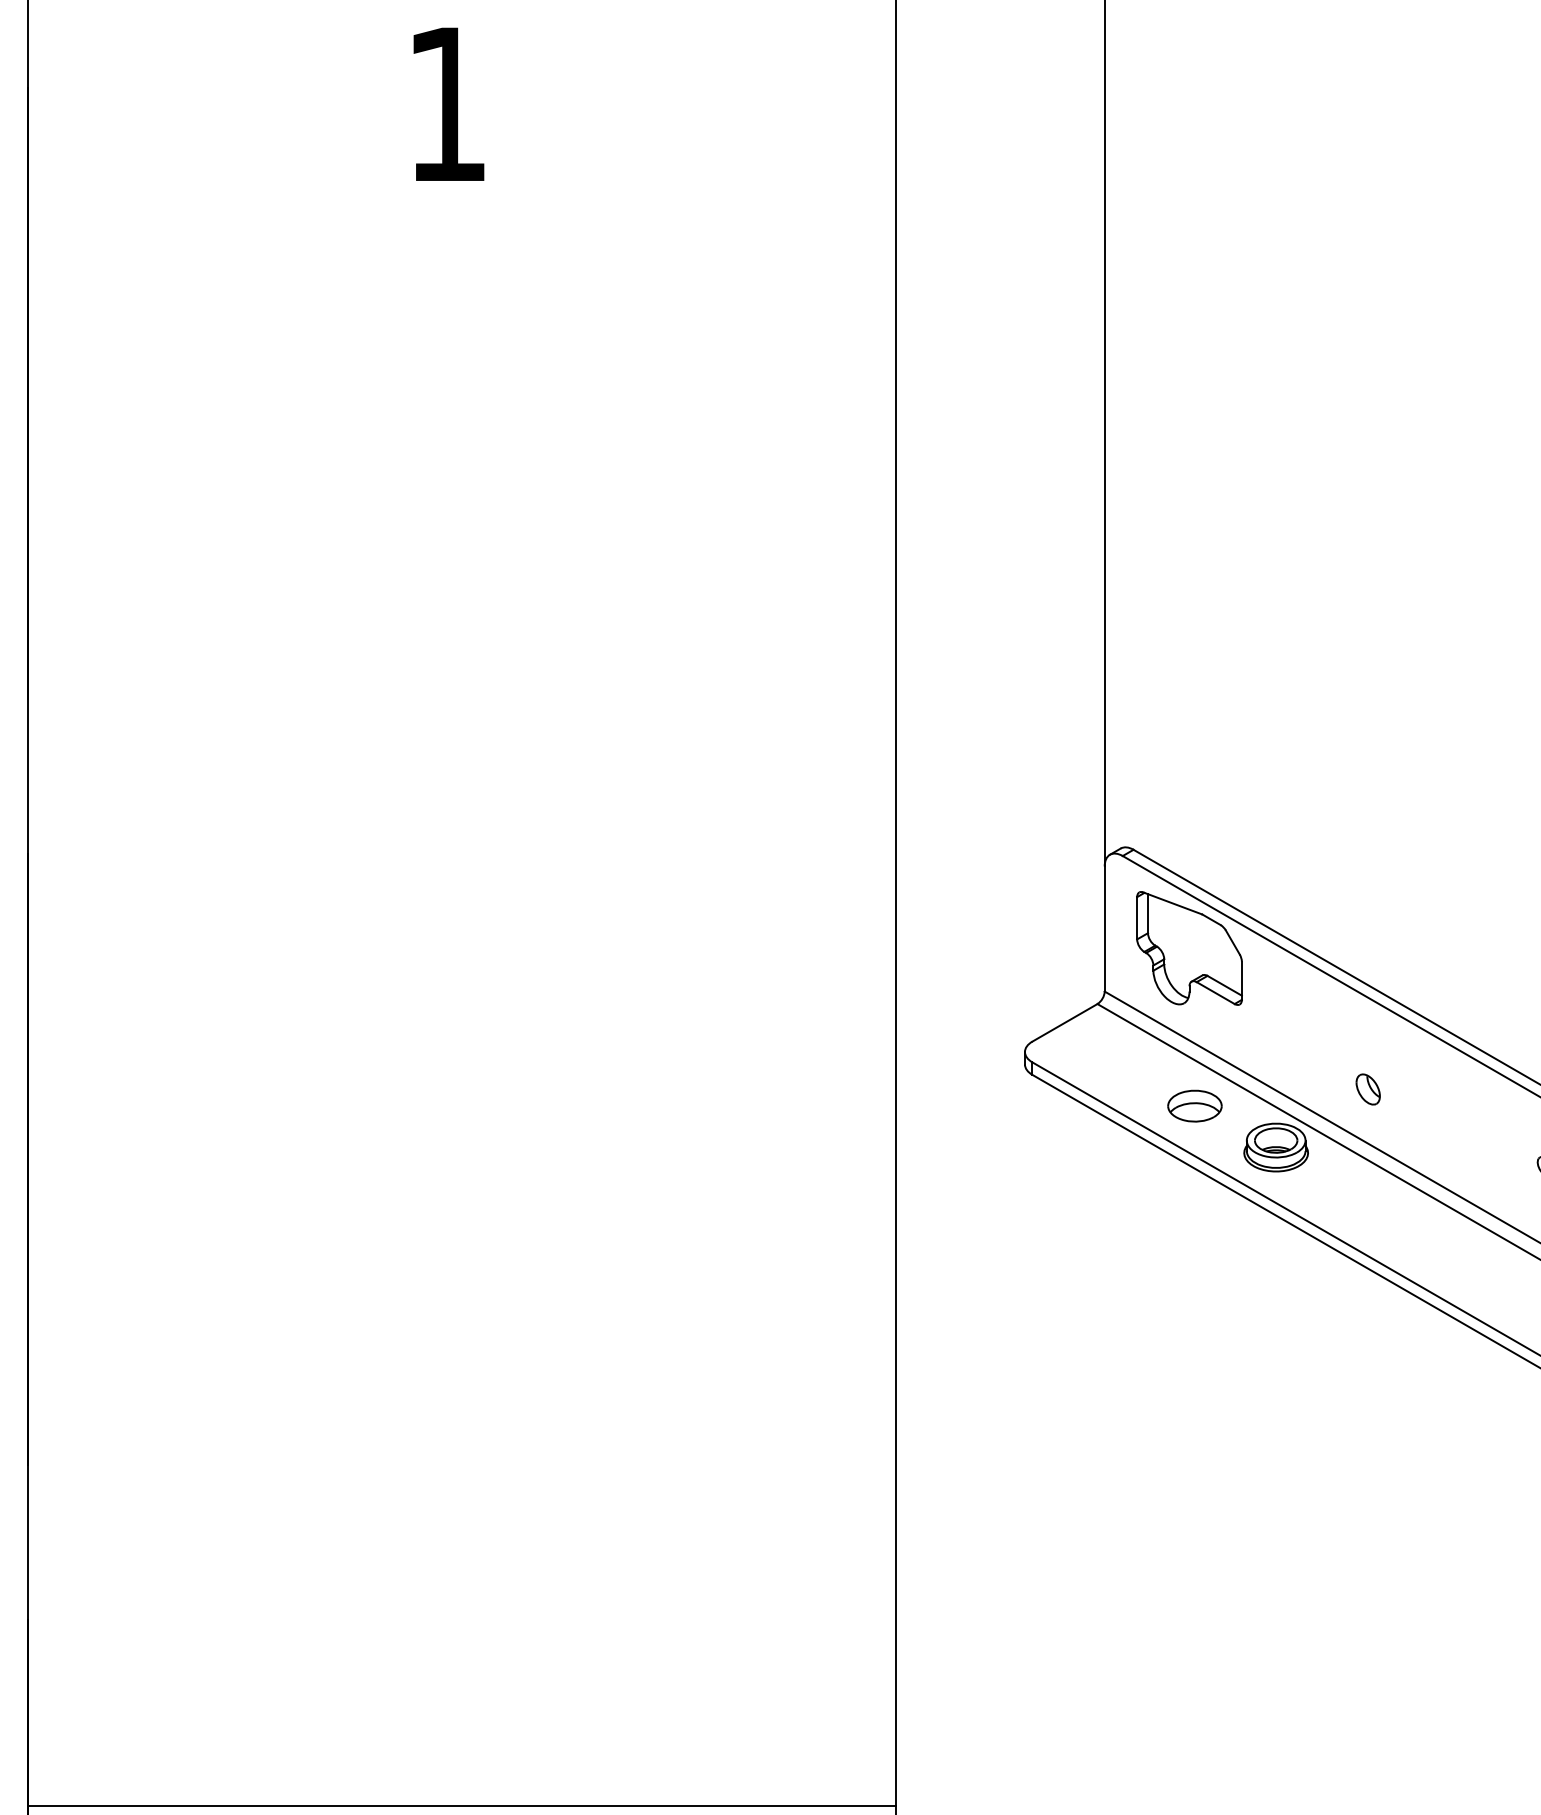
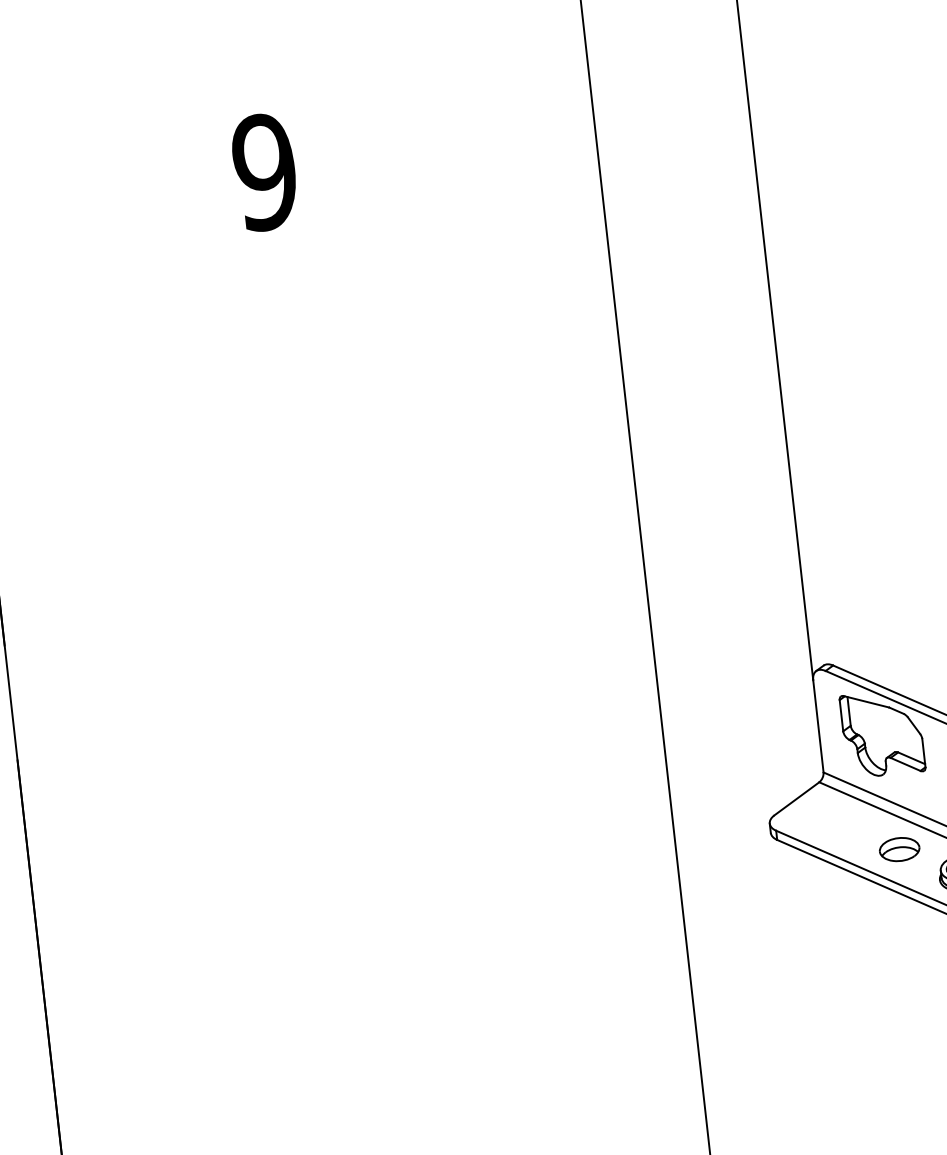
text: (446, 104) -> (264, 172), 1 -> 9

